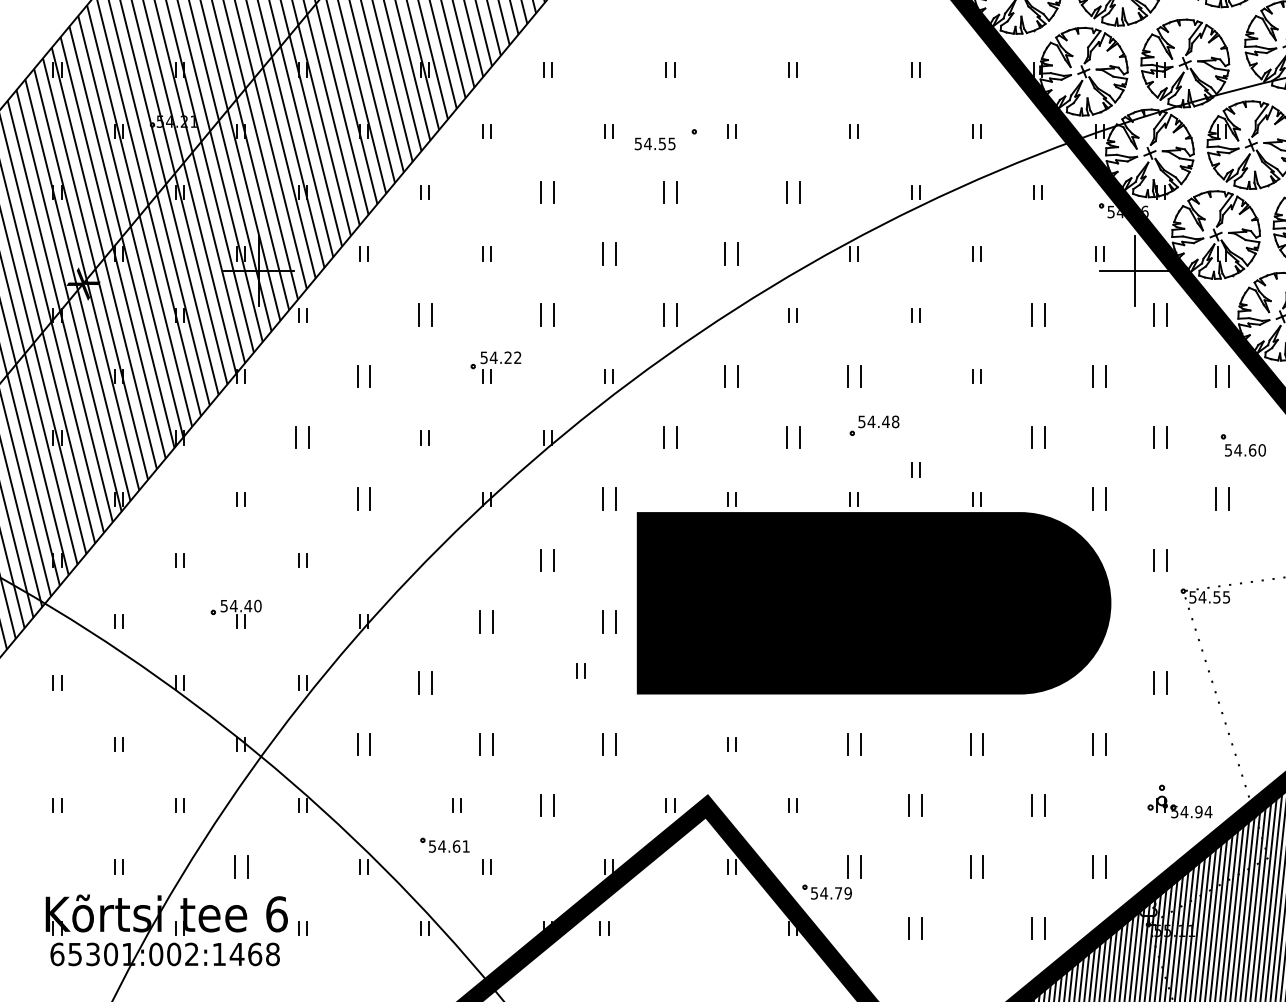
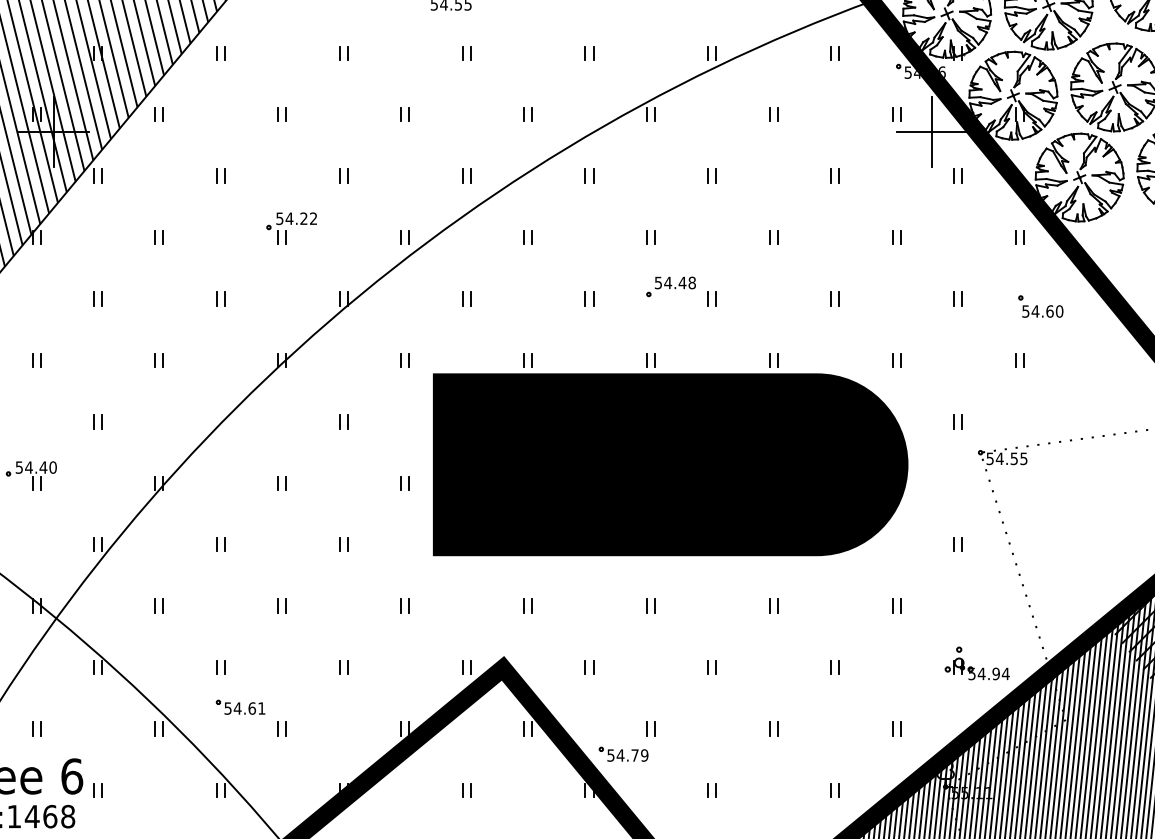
part: (547, 192) -> (343, 53), size x0.62
part: (670, 192) -> (466, 53), size x0.62
part: (792, 192) -> (588, 53), size x0.62
part: (608, 253) -> (404, 114), size x0.62
part: (731, 253) -> (527, 114), size x0.62
part: (424, 315) -> (220, 176), size x0.62
part: (547, 315) -> (343, 176), size x0.62
part: (670, 315) -> (466, 176), size x0.62
part: (1037, 315) -> (834, 176), size x0.62
part: (1160, 315) -> (957, 176), size x0.62
part: (363, 376) -> (158, 237), size x0.62
part: (731, 376) -> (527, 237), size x0.62
part: (853, 376) -> (650, 237), size x0.62
part: (1099, 376) -> (896, 237), size x0.62
part: (1221, 376) -> (1018, 237), size x0.62
part: (302, 437) -> (97, 298), size x0.62
part: (670, 437) -> (466, 298), size x0.62
part: (792, 437) -> (588, 298), size x0.62
part: (1037, 437) -> (834, 298), size x0.62
part: (1160, 437) -> (957, 298), size x0.62
part: (915, 469) -> (712, 298), moved
part: (363, 499) -> (158, 360), size x0.62
part: (608, 499) -> (404, 360), size x0.62
part: (1099, 499) -> (896, 360), size x0.62
part: (1221, 499) -> (1018, 360), size x0.62
part: (547, 560) -> (343, 421), size x0.62
part: (1160, 560) -> (957, 421), size x0.62
part: (486, 621) -> (282, 483), size x0.62
part: (608, 621) -> (404, 483), size x0.62
part: (580, 670) -> (343, 544), moved
part: (424, 682) -> (220, 544), size x0.62
part: (1160, 682) -> (957, 544), size x0.62
part: (363, 744) -> (158, 606), size x0.62
part: (486, 744) -> (282, 606), size x0.62
part: (608, 744) -> (404, 606), size x0.62
part: (853, 744) -> (650, 606), size x0.62
part: (976, 744) -> (773, 606), size x0.62
part: (1099, 744) -> (896, 606), size x0.62
part: (456, 805) -> (220, 667), moved
part: (547, 805) -> (343, 667), size x0.62
part: (915, 805) -> (712, 667), size x0.62
part: (1037, 805) -> (834, 667), size x0.62
part: (240, 866) -> (35, 728), size x0.62
part: (853, 866) -> (650, 728), size x0.62
part: (976, 866) -> (773, 728), size x0.62
part: (1099, 866) -> (896, 728), size x0.62
part: (604, 928) -> (466, 790), moved
part: (915, 928) -> (712, 790), size x0.62
part: (1037, 928) -> (834, 790), size x0.62

